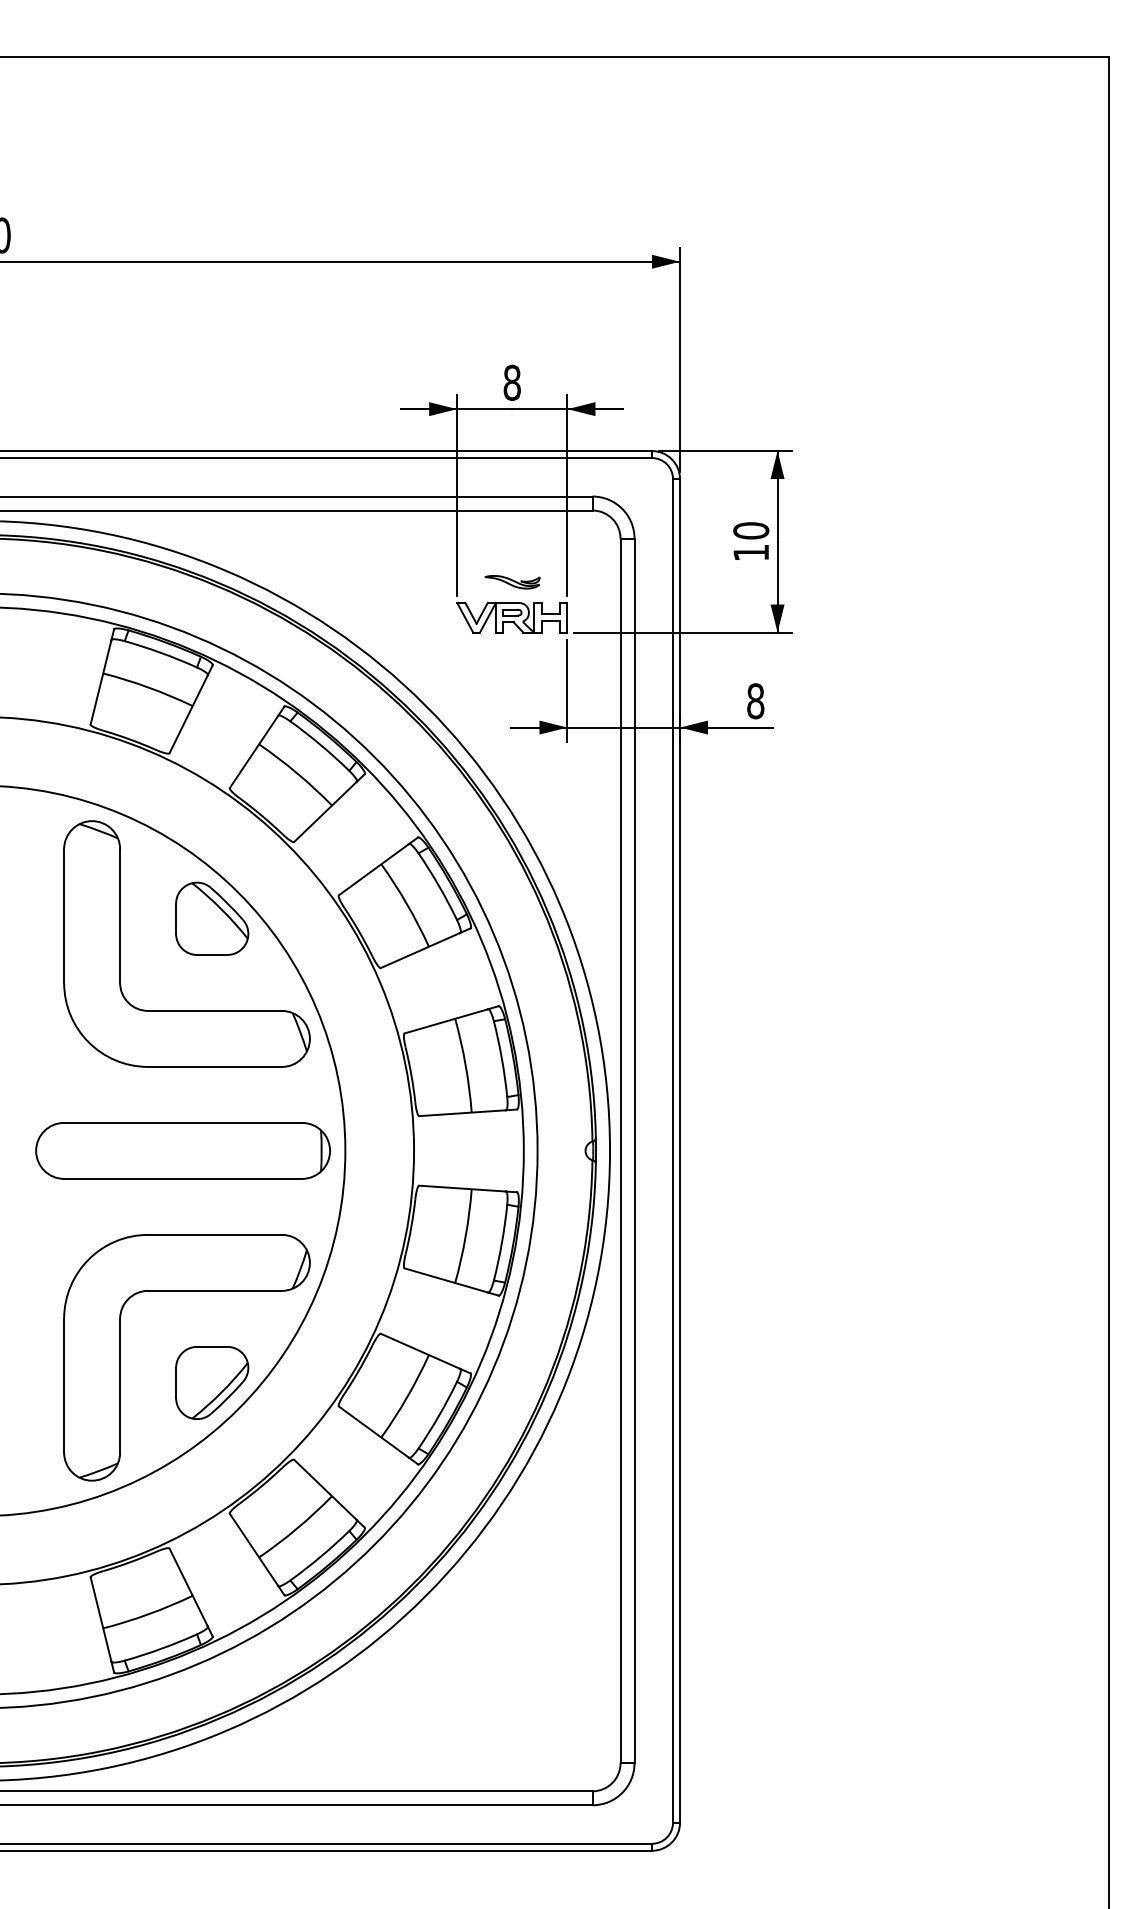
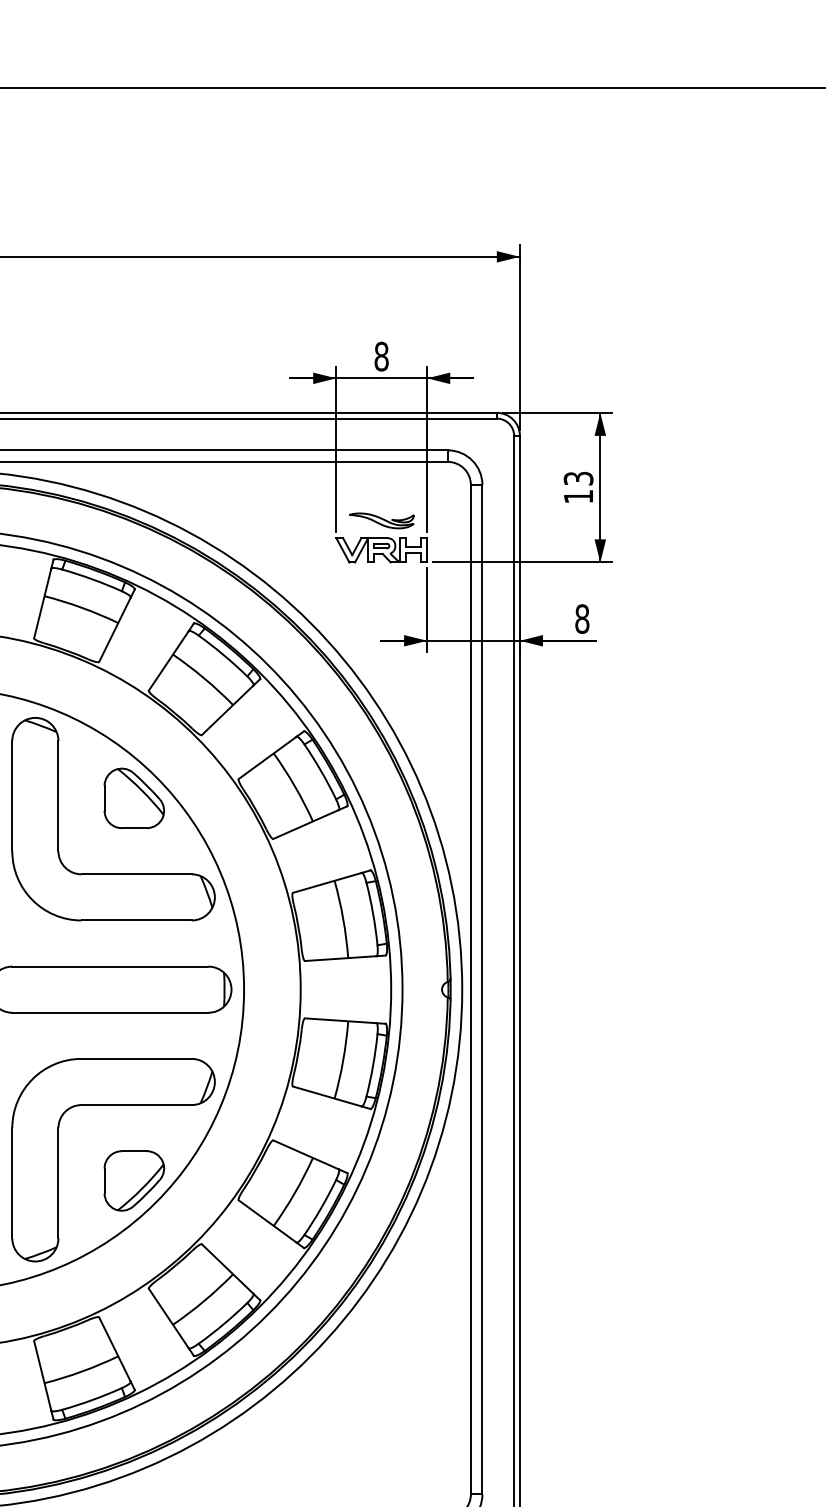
text: (751, 530) -> (578, 478), 10 -> 13
part: (512, 582) -> (381, 521), size x1.43

